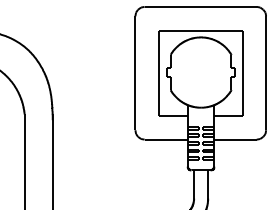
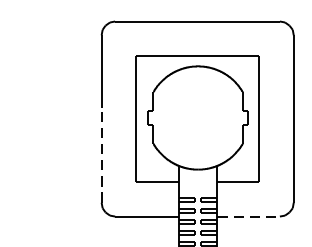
line: (135, 97) -> (101, 154), solid -> dashed
line: (236, 139) -> (250, 216), solid -> dashed

